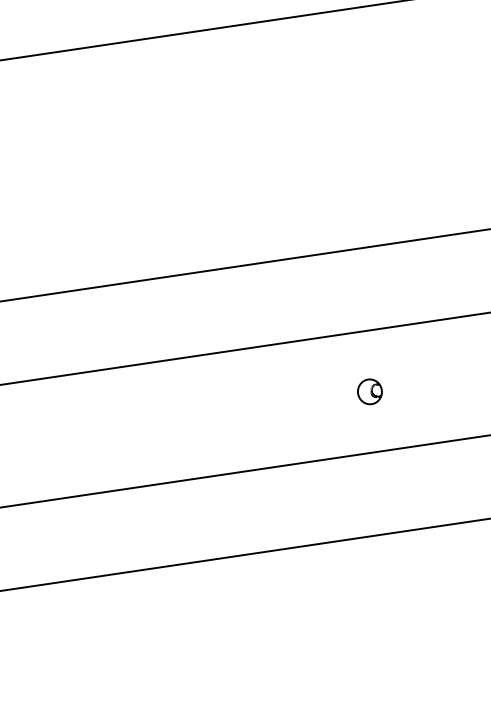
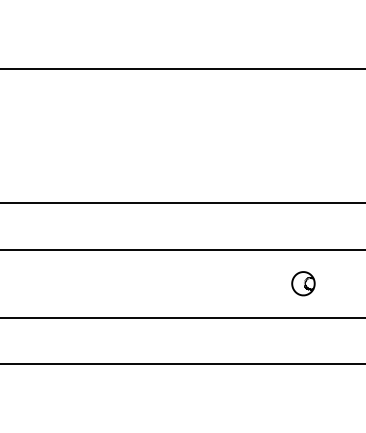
part: (369, 391) -> (303, 283), size x1.67

